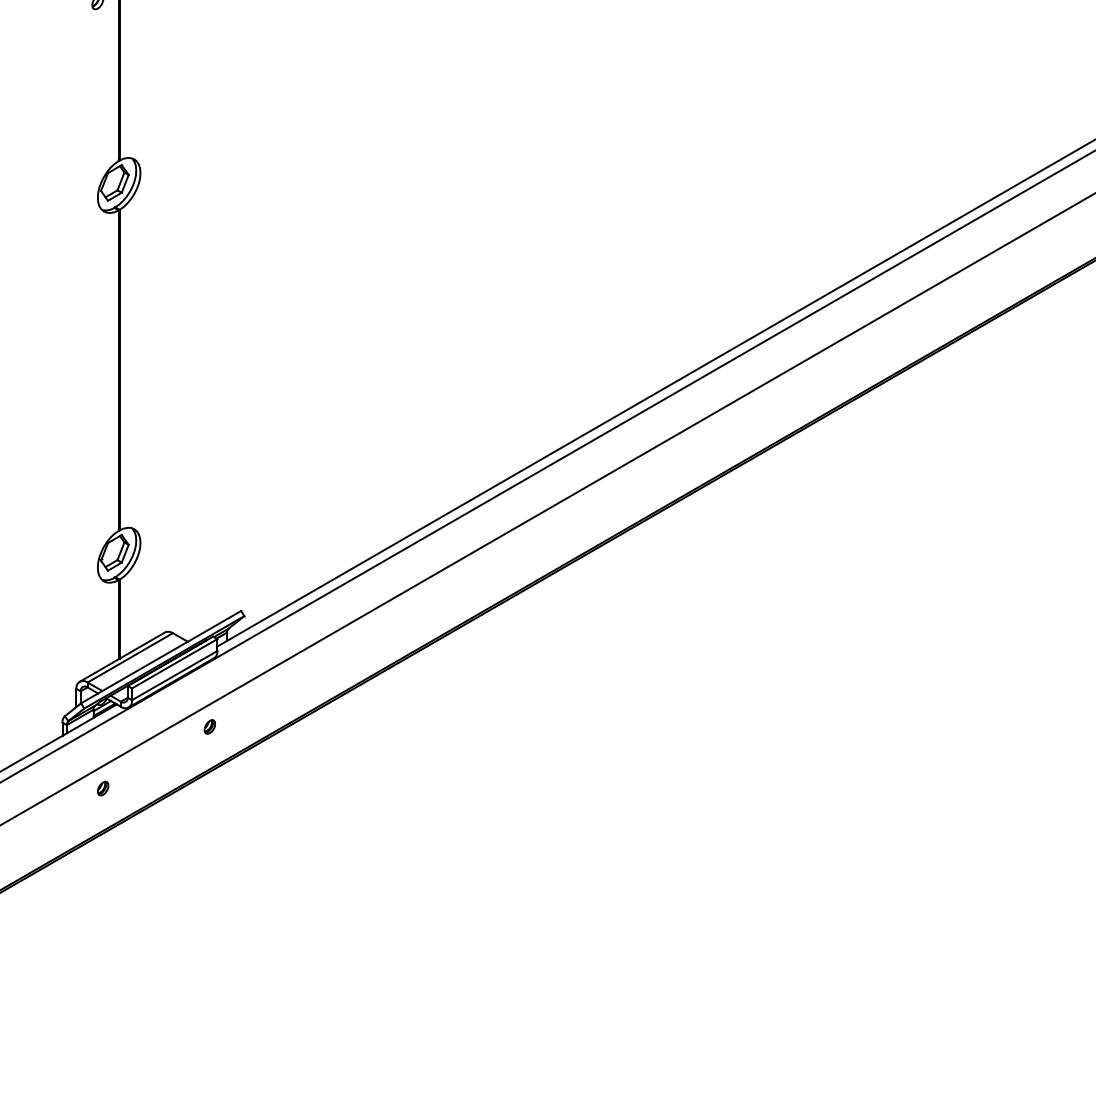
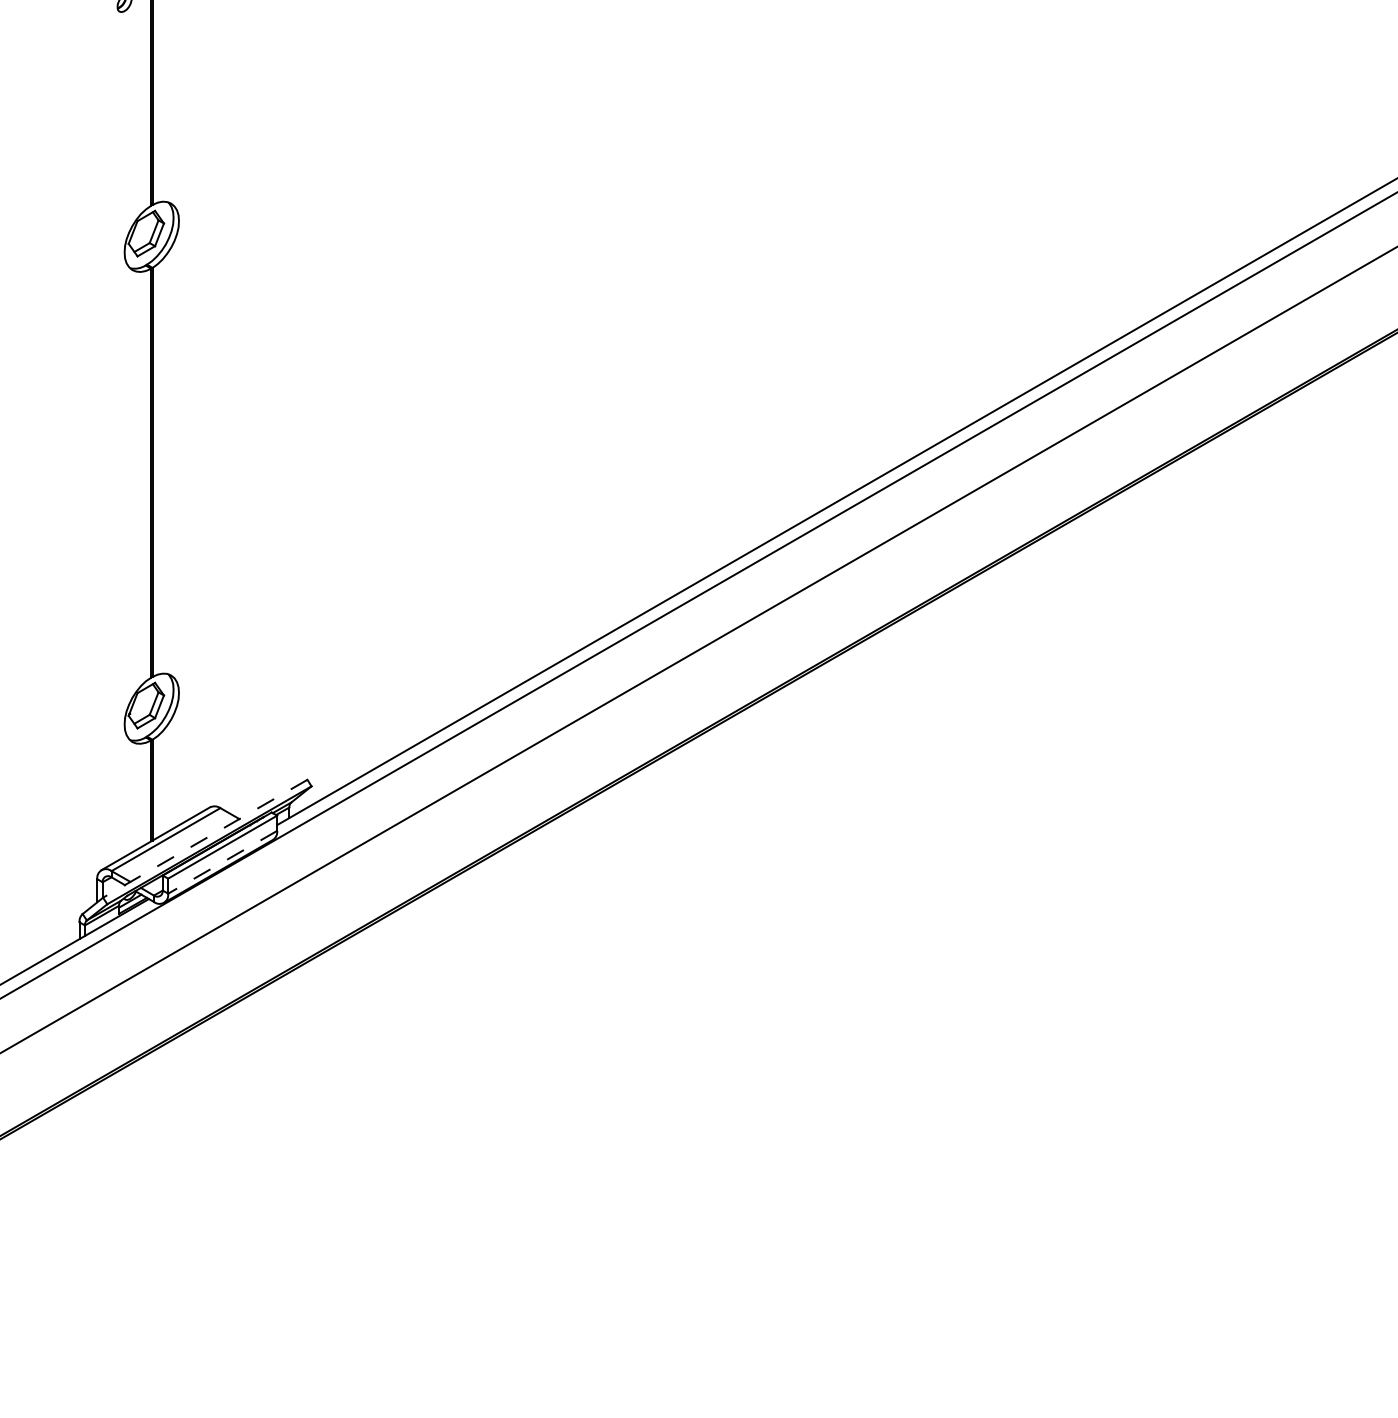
line: (161, 656) -> (205, 838), solid -> dashed
line: (174, 675) -> (222, 862), solid -> dashed
part: (209, 726) -> (267, 927), removed
part: (102, 788) -> (130, 1006), removed

